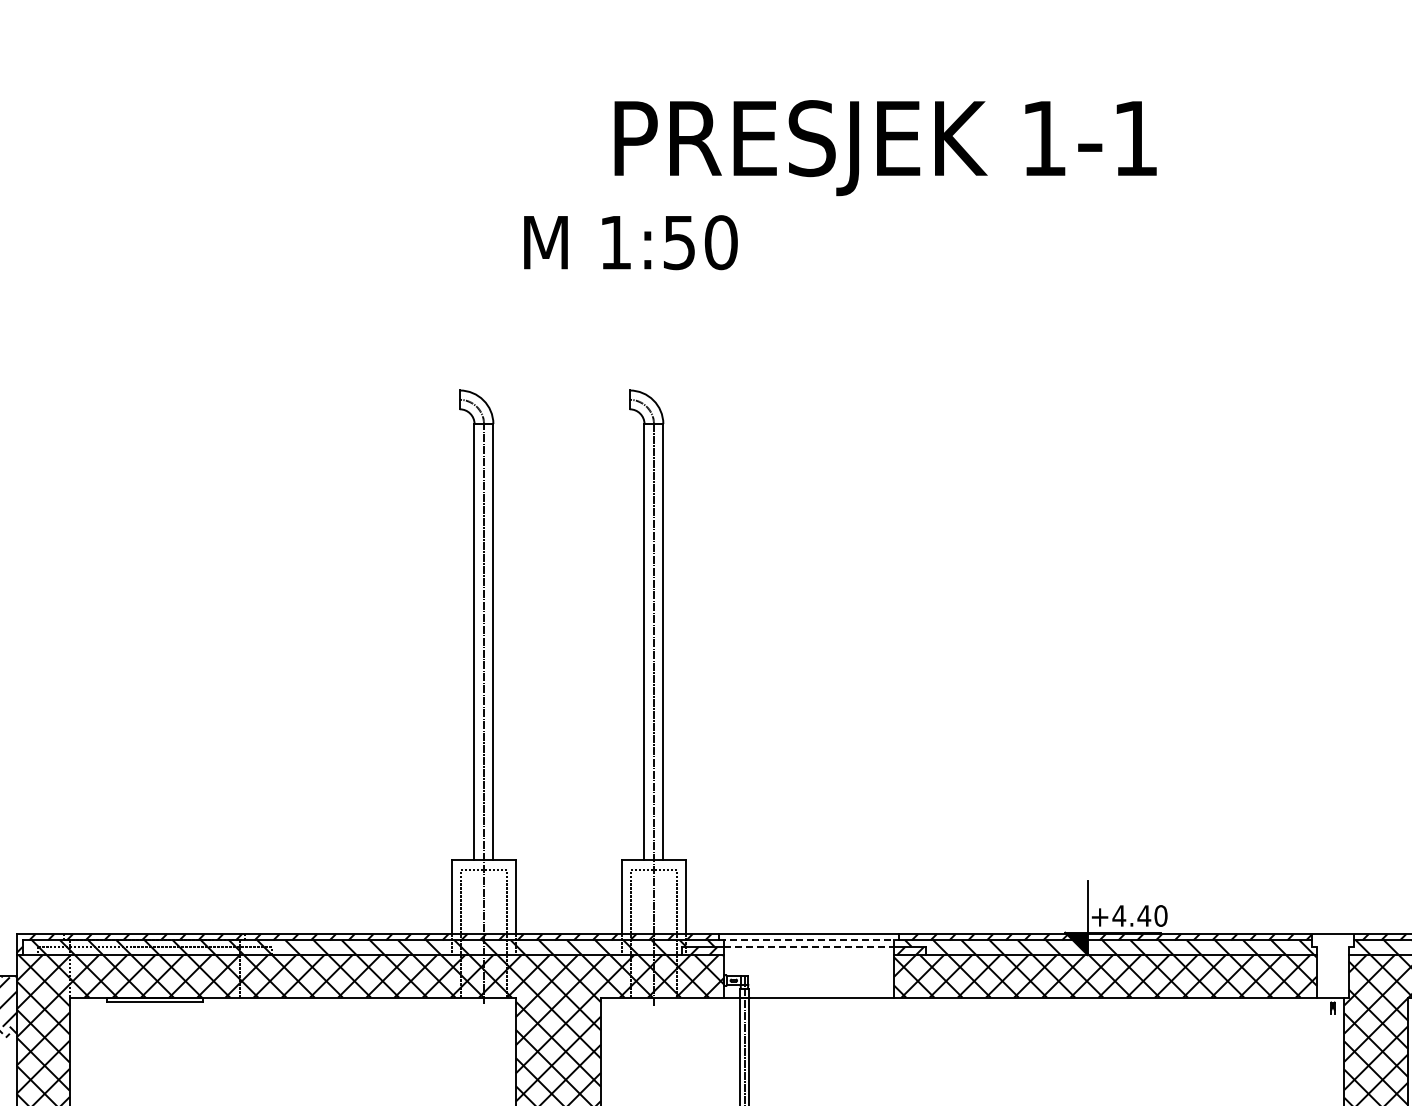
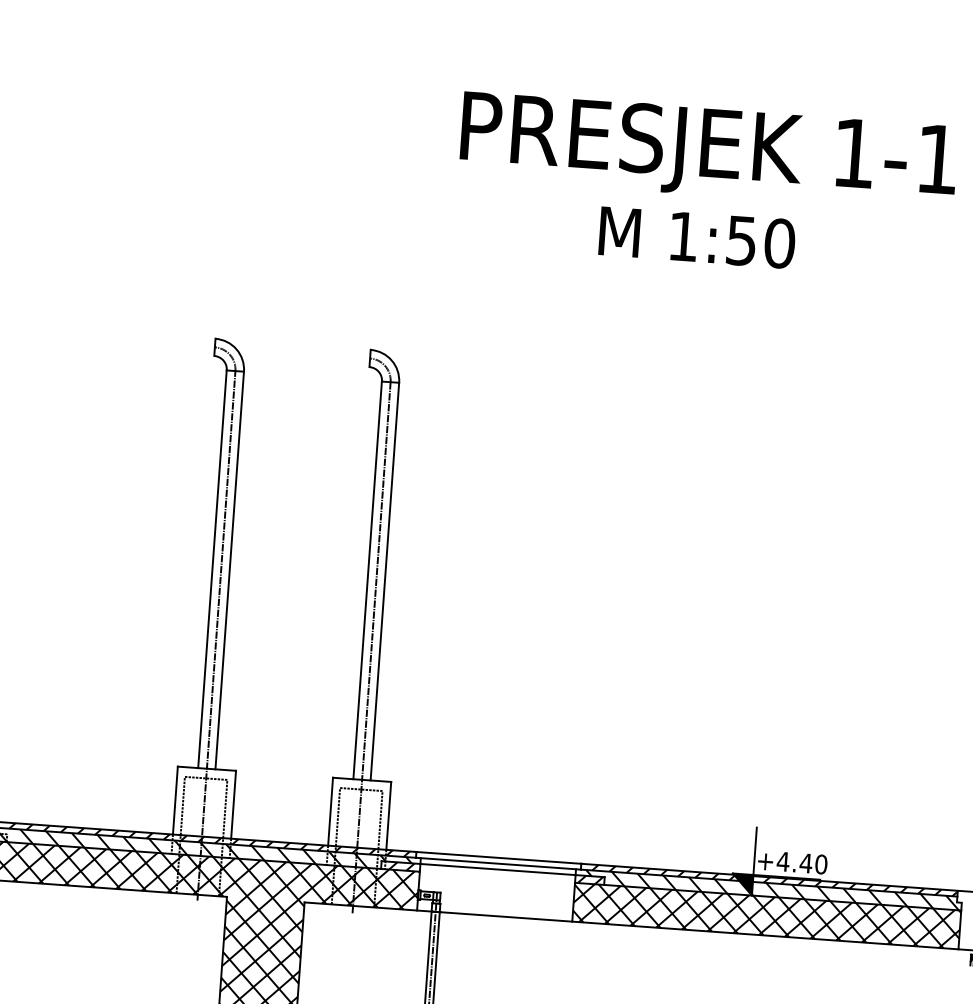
text: (885, 148) -> (708, 152), moved
text: (630, 242) -> (696, 237), moved
line: (809, 940) -> (498, 863), dashed -> solid
line: (809, 946) -> (498, 869), dashed -> solid

